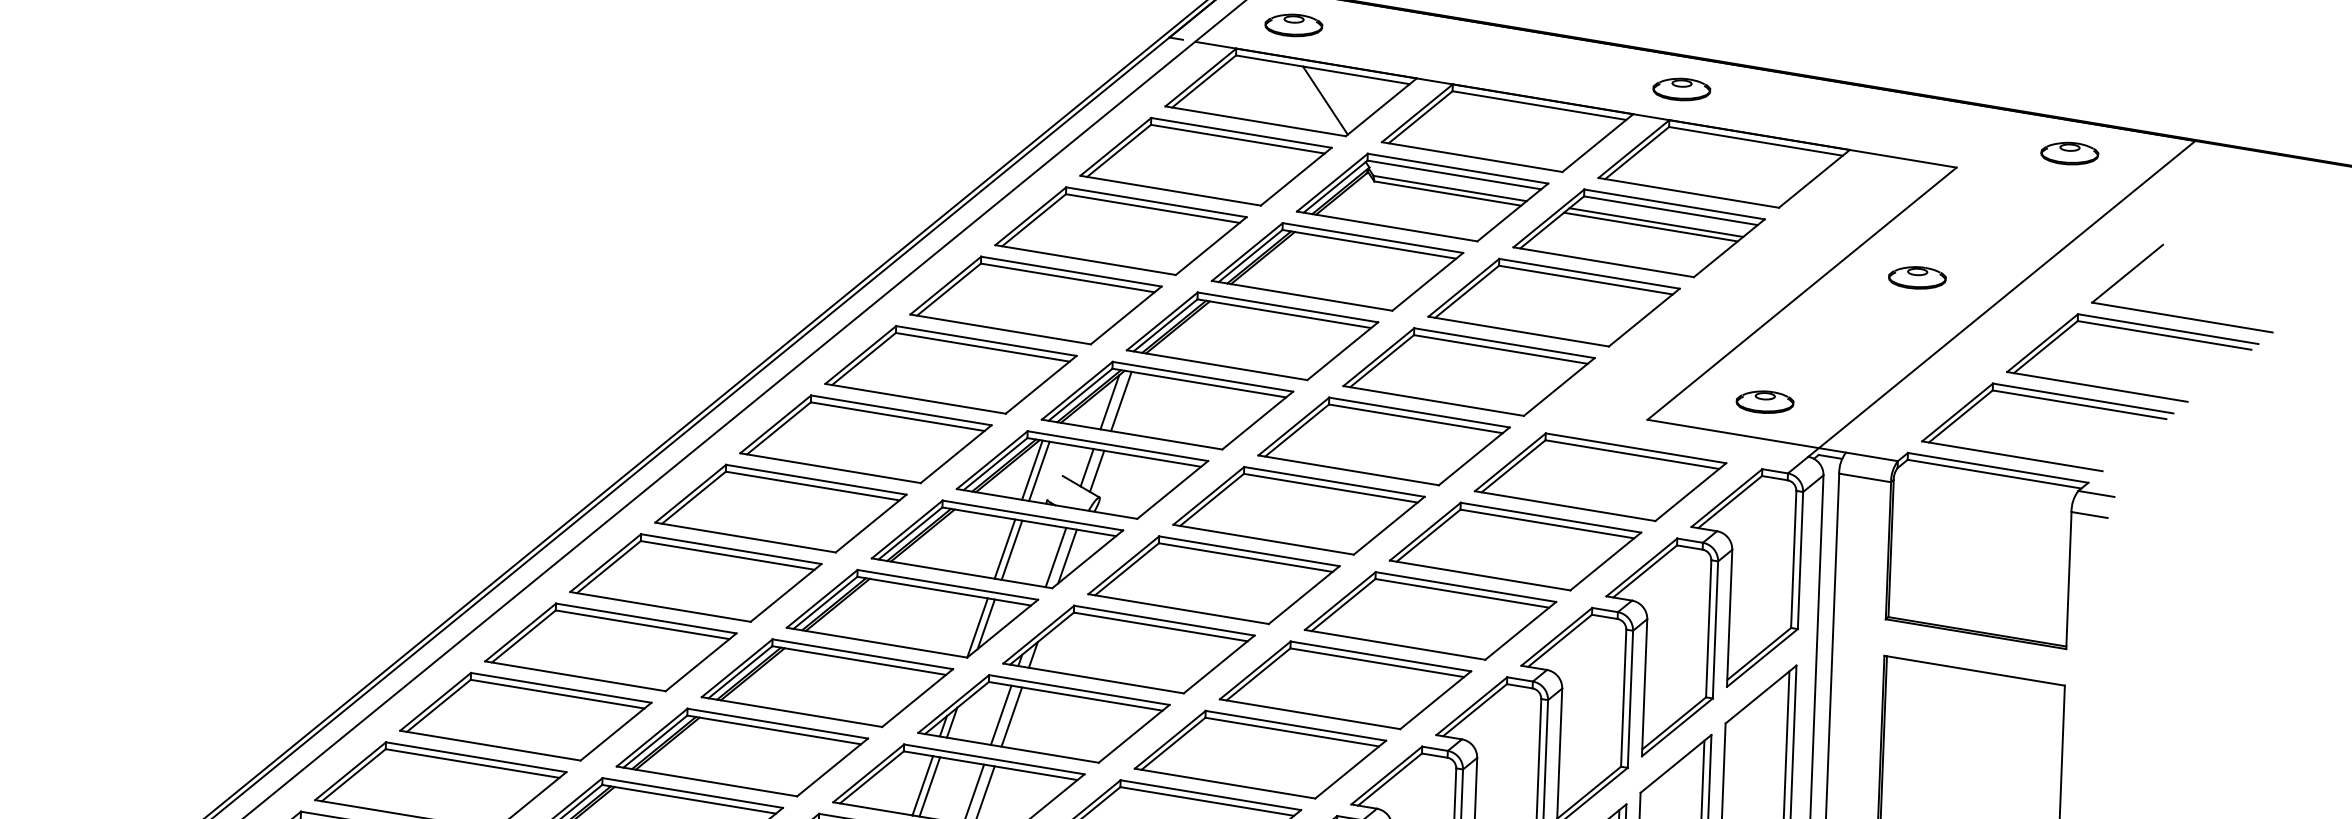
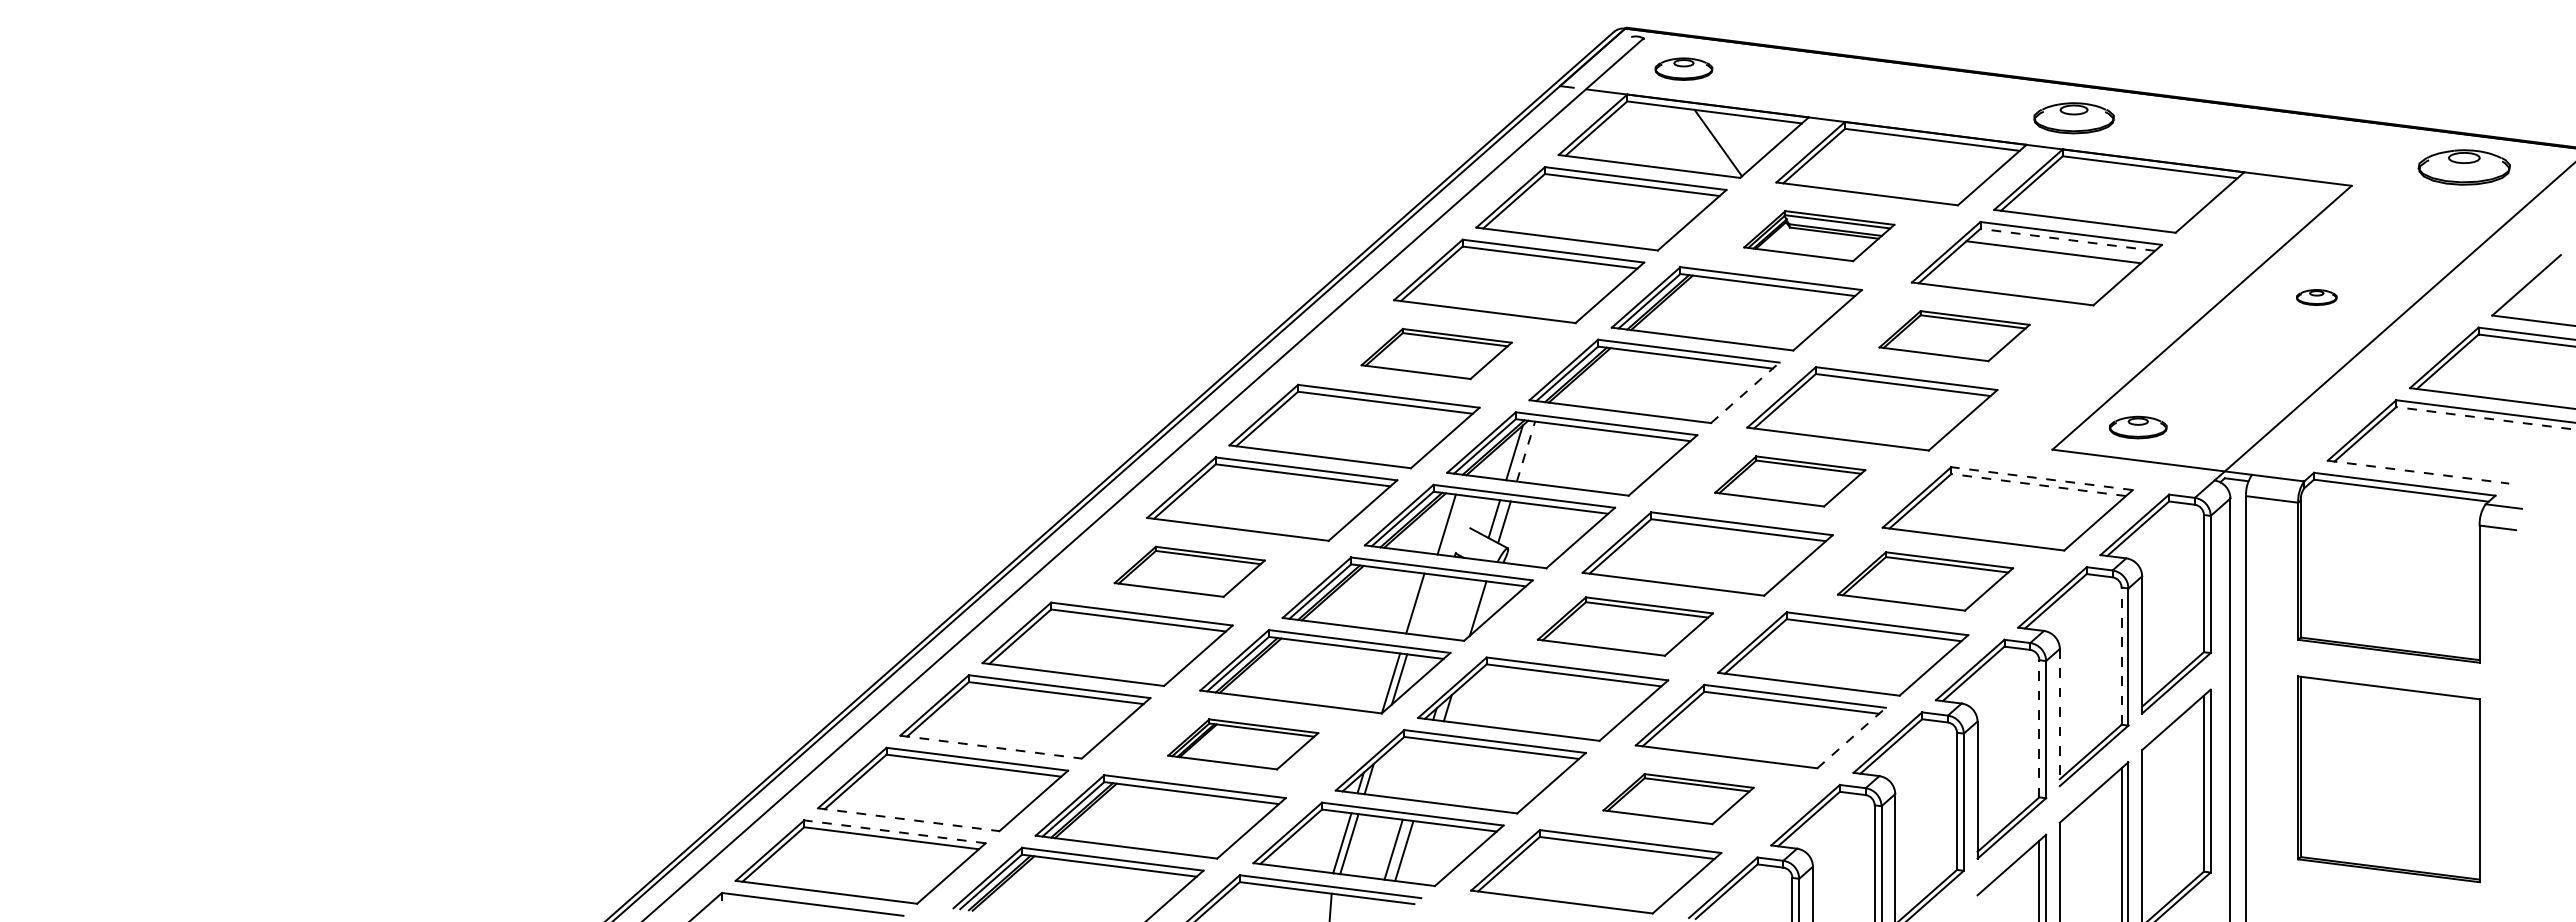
part: (1681, 89) -> (2073, 118), size x1.4
part: (2069, 153) -> (2463, 167), size x1.6
part: (1422, 196) -> (1819, 235), size x0.6
line: (1670, 210) -> (2067, 239), solid -> dashed
line: (1650, 227) -> (2048, 257), removed
part: (1917, 277) -> (2316, 297), size x0.7
part: (1035, 300) -> (1436, 353), size x0.6
part: (1554, 301) -> (1954, 335), size x0.6
line: (1342, 350) -> (1745, 392), solid -> dashed
line: (1121, 401) -> (1526, 451), solid -> dashed
part: (1765, 402) -> (2138, 427), moved
line: (2079, 405) -> (2483, 418), solid -> dashed
part: (1384, 441) -> (1790, 481), size x0.6
line: (1635, 448) -> (2041, 478), solid -> dashed
line: (1632, 455) -> (2038, 485), solid -> dashed
line: (2012, 456) -> (2418, 472), solid -> dashed
line: (1032, 470) -> (1439, 523), removed
part: (780, 508) -> (1189, 571), size x0.6
part: (1515, 546) -> (1925, 581), size x0.7
line: (1012, 550) -> (1422, 604), removed
line: (1055, 558) -> (1466, 610), removed
part: (1214, 580) -> (1625, 626), size x0.7
line: (1708, 629) -> (2121, 656), solid -> dashed
line: (575, 676) -> (991, 747), solid -> dashed
part: (827, 683) -> (1243, 744), size x0.6
line: (1644, 687) -> (2059, 717), solid -> dashed
line: (1623, 697) -> (2039, 728), solid -> dashed
line: (1435, 700) -> (1851, 738), solid -> dashed
line: (1000, 715) -> (1417, 769), removed
line: (1011, 717) -> (1428, 771), removed
line: (491, 745) -> (909, 819), solid -> dashed
part: (1260, 754) -> (1678, 798), size x0.6
line: (475, 756) -> (894, 831), solid -> dashed

